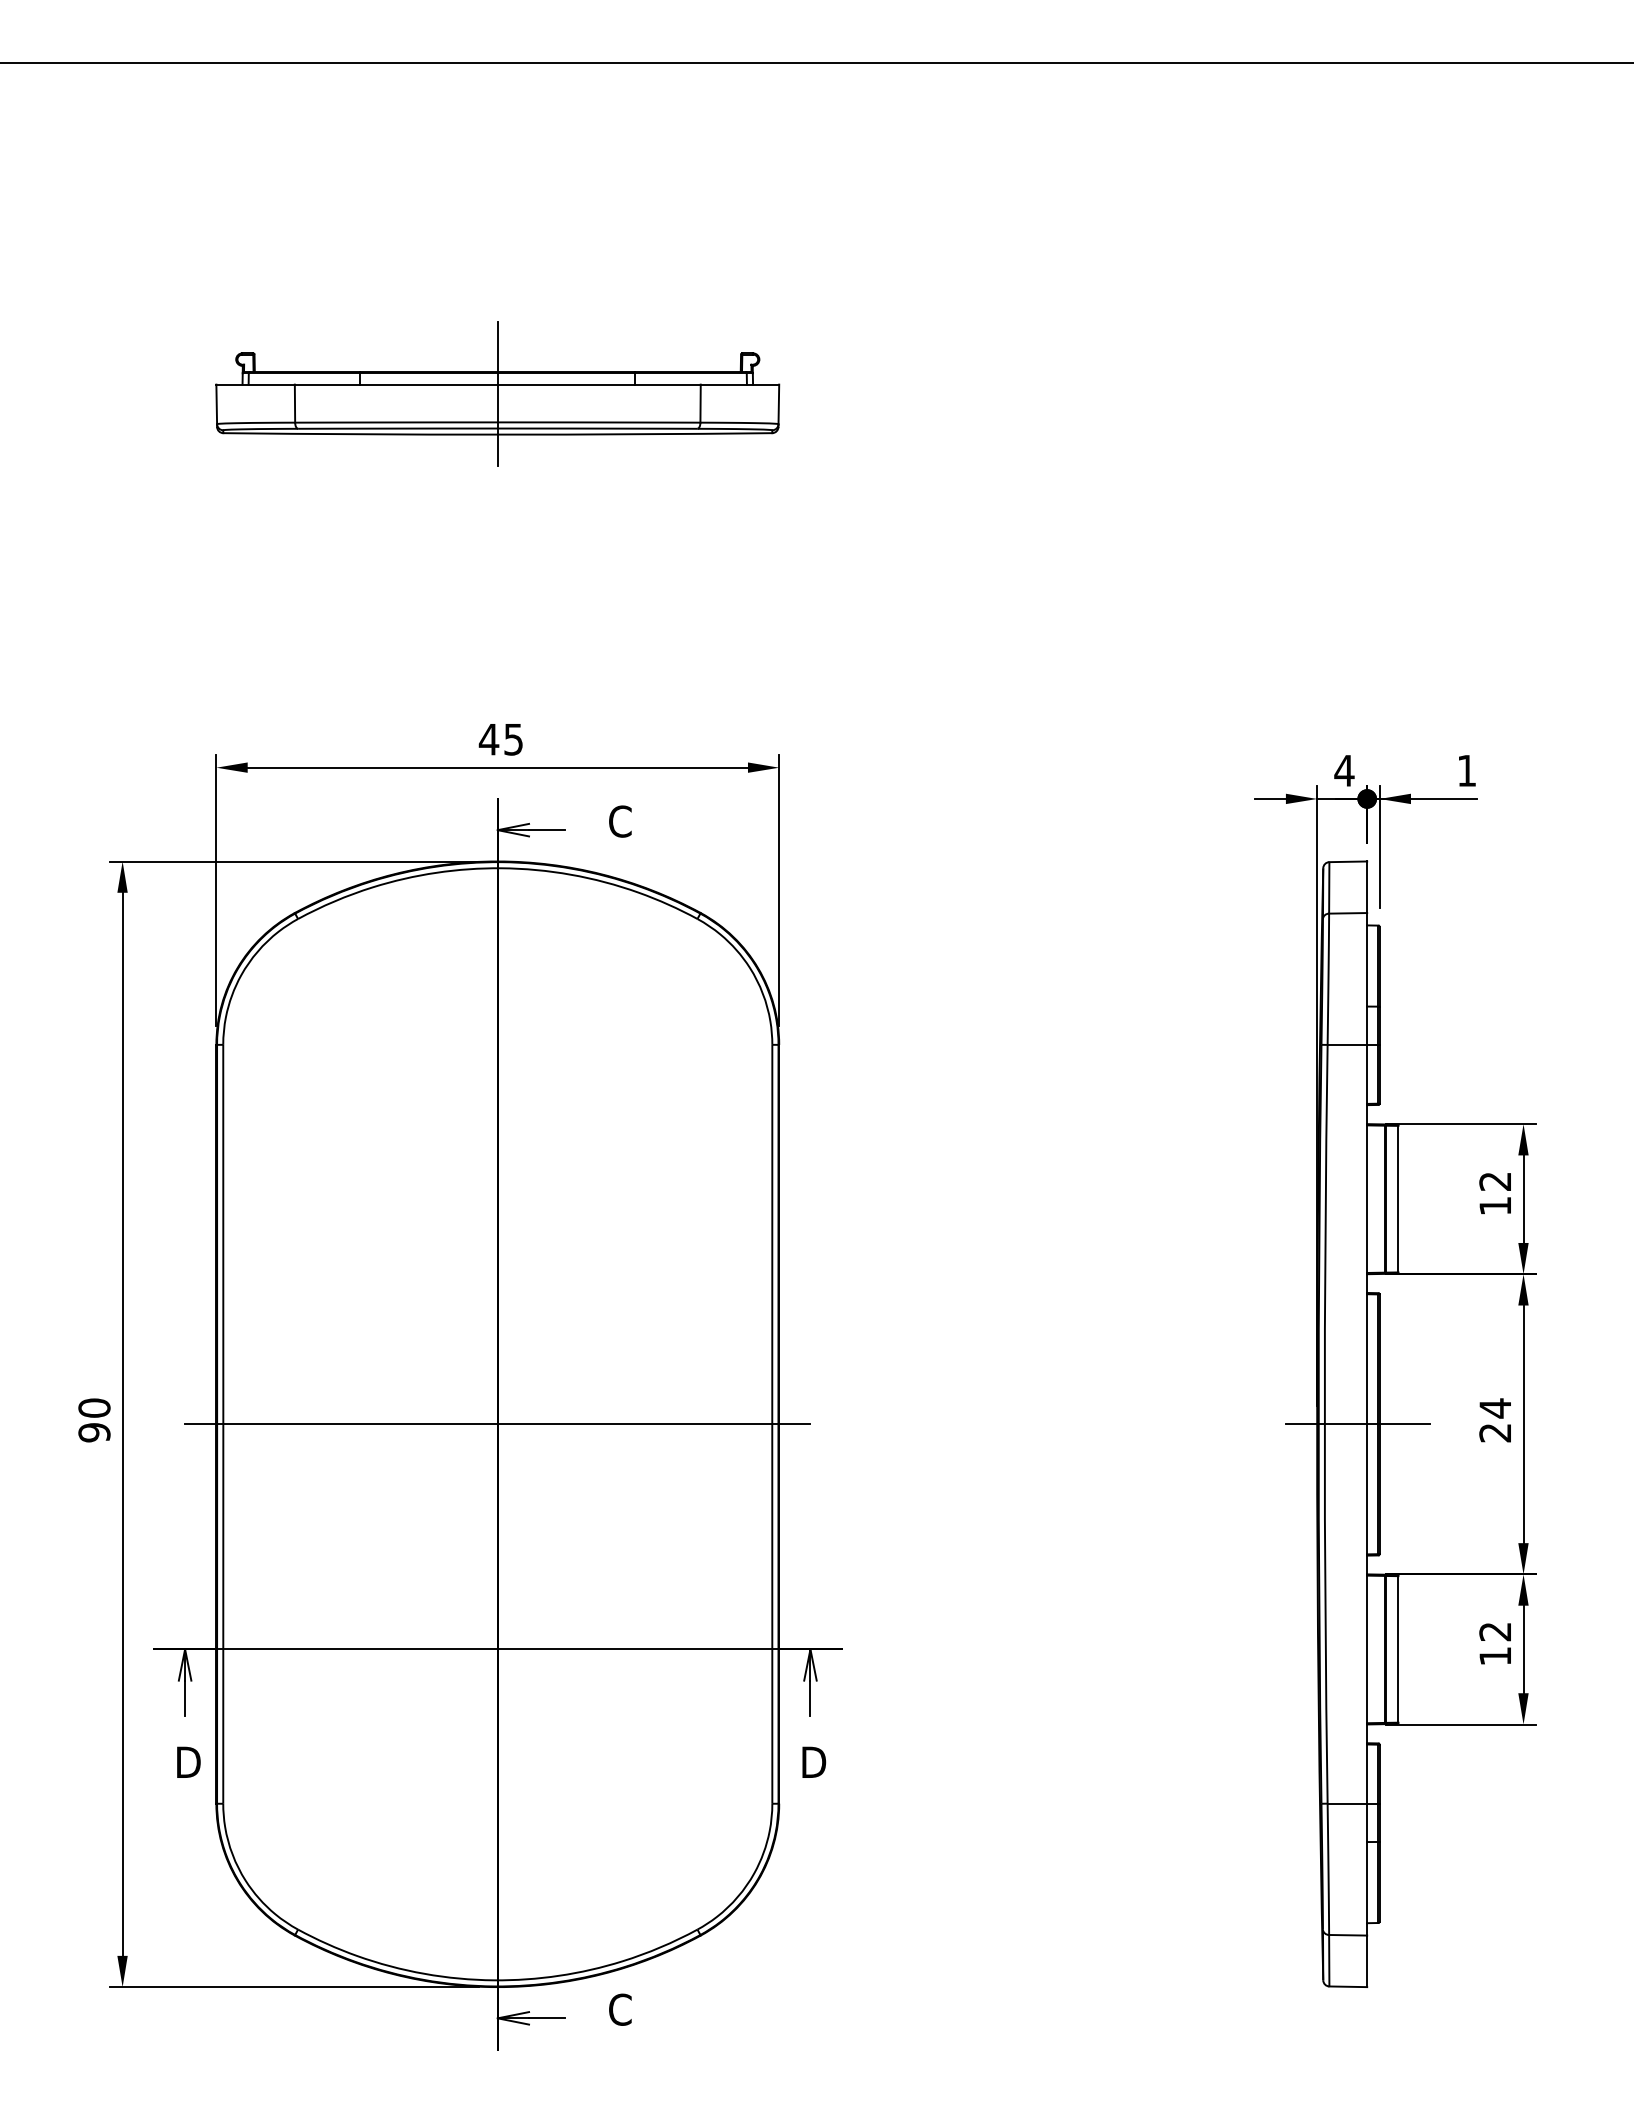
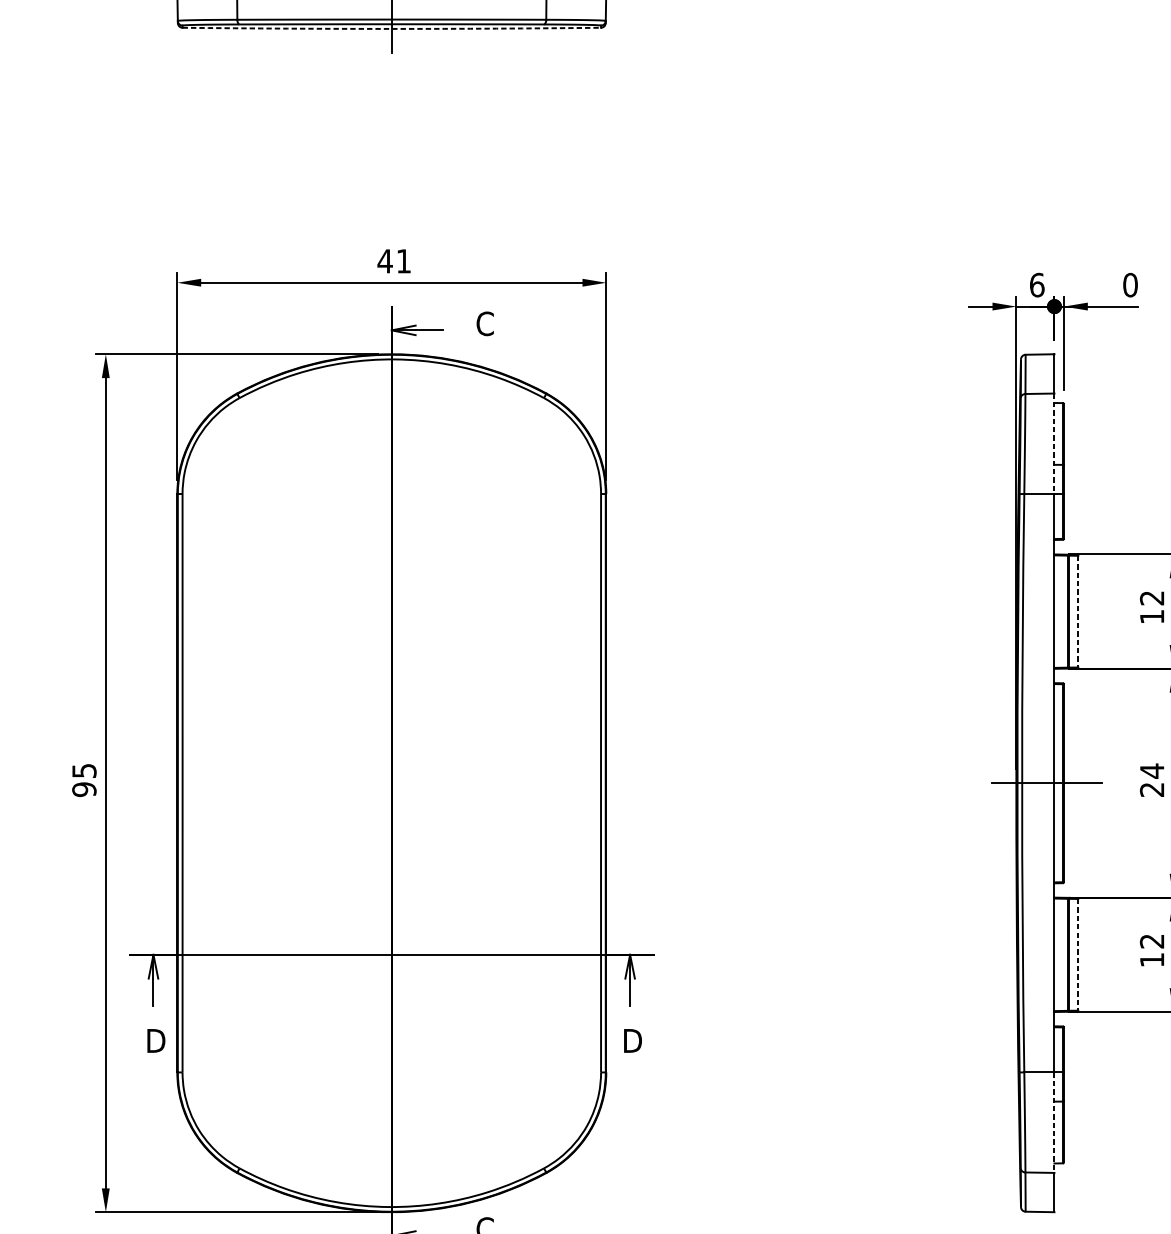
arc: (497, 434) -> (391, 28), solid -> dashed
text: (513, 739) -> (403, 261), 45 -> 41
text: (1344, 770) -> (1037, 284), 4 -> 6
text: (1466, 770) -> (1130, 284), 1 -> 0
line: (1367, 978) -> (1054, 443), solid -> dashed
line: (1398, 1199) -> (1078, 611), solid -> dashed
text: (94, 1407) -> (84, 770), 90 -> 95
line: (497, 1424) -> (391, 783), removed
line: (1398, 1649) -> (1078, 954), solid -> dashed
line: (1367, 1869) -> (1054, 1122), solid -> dashed

